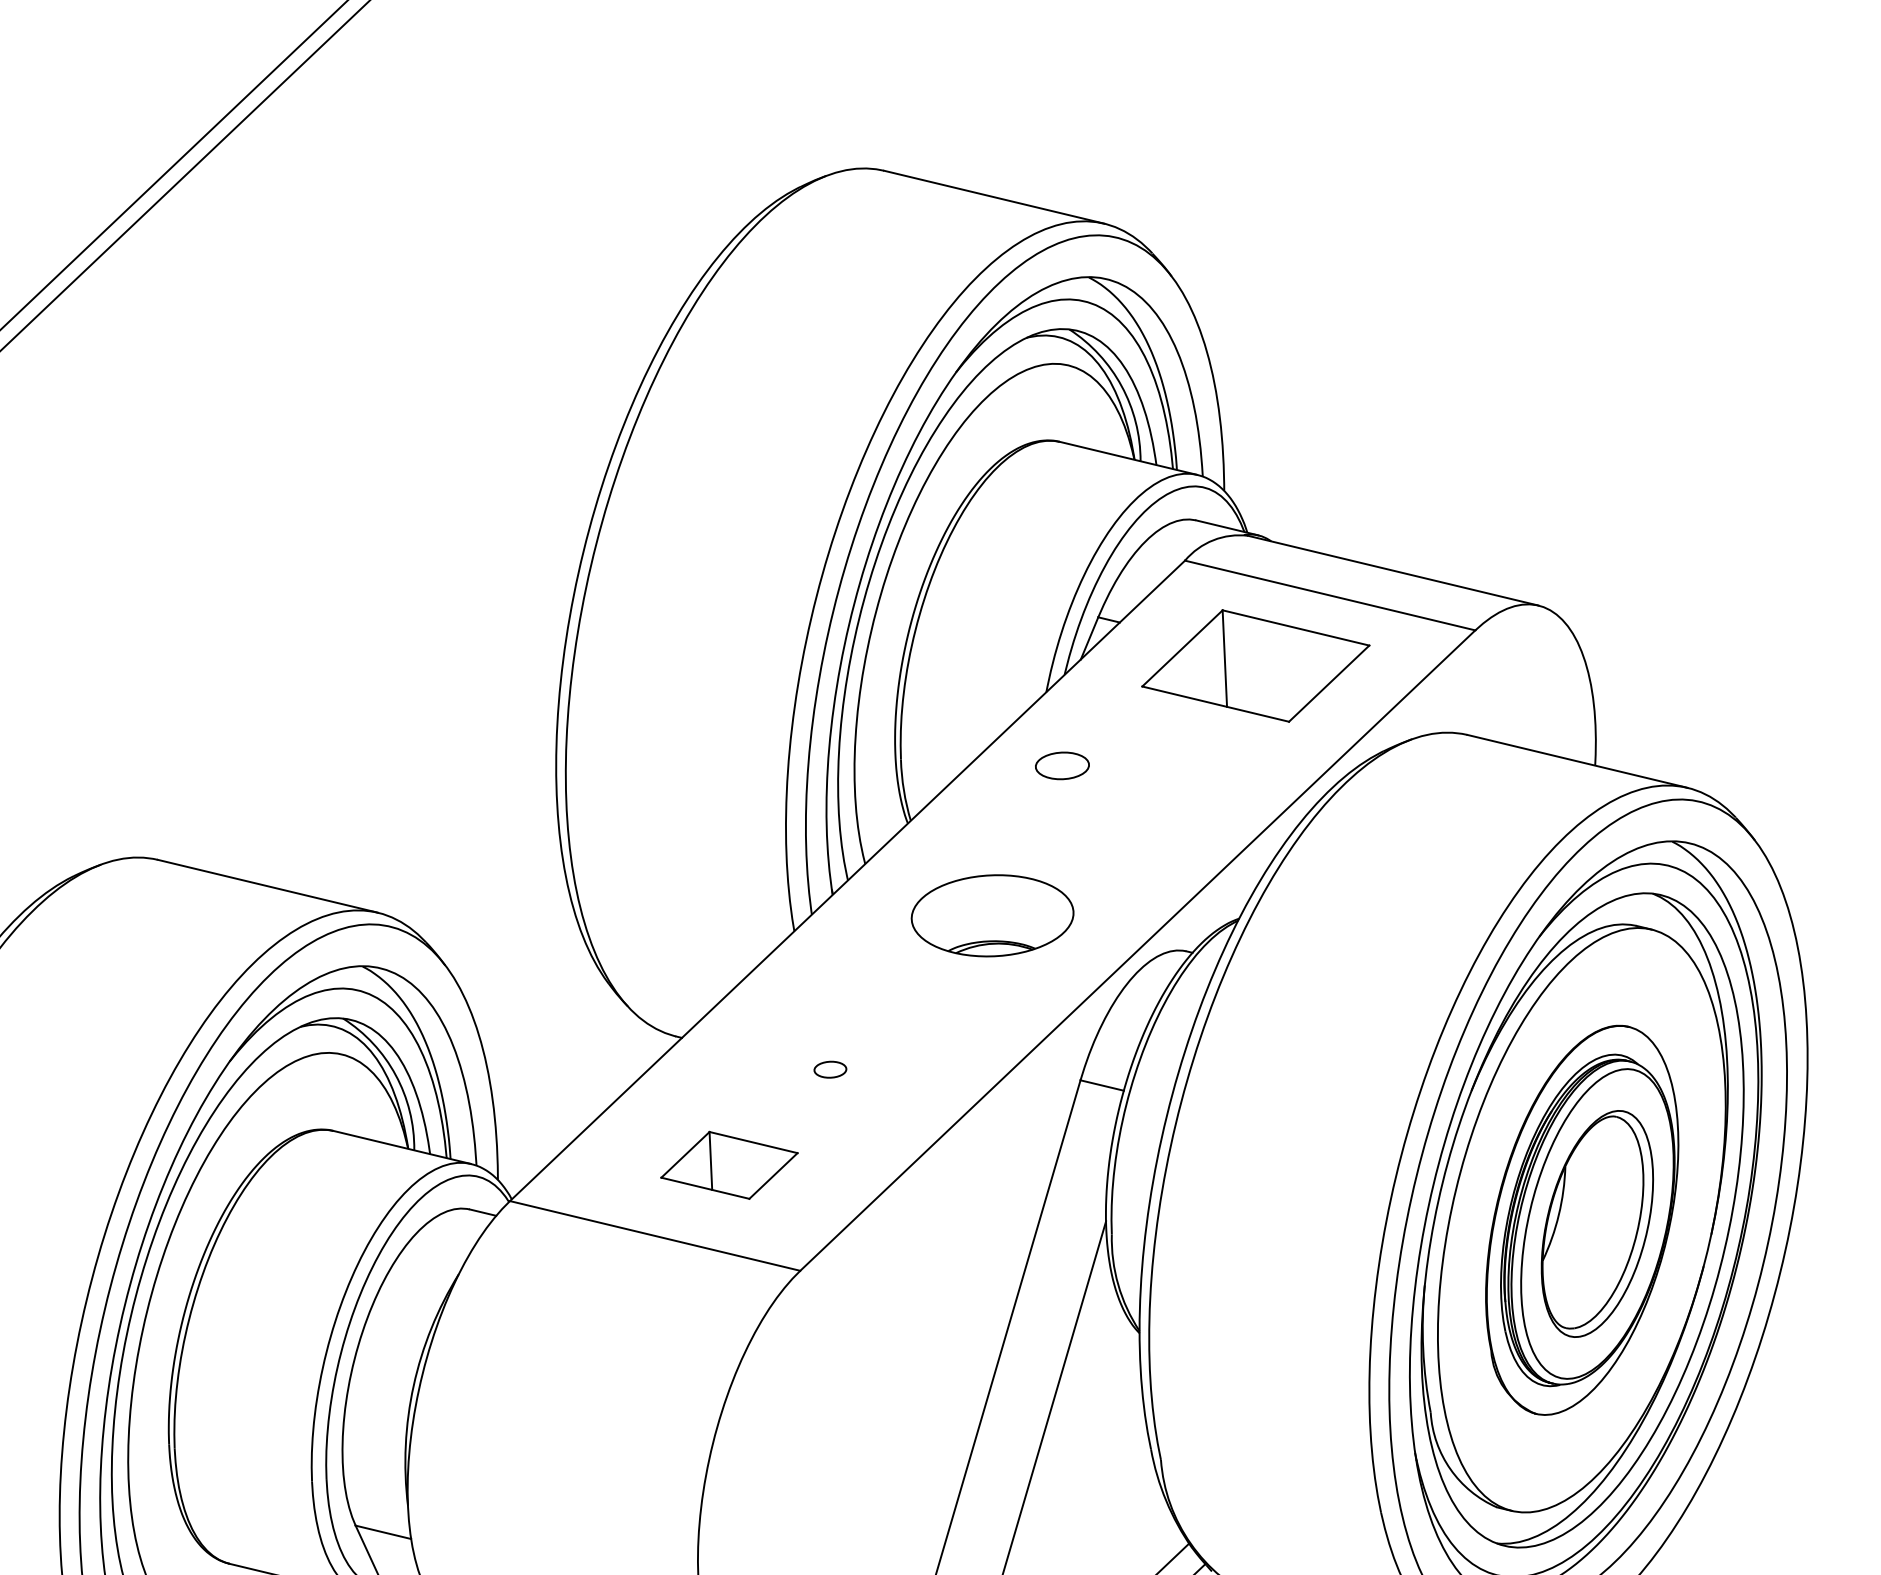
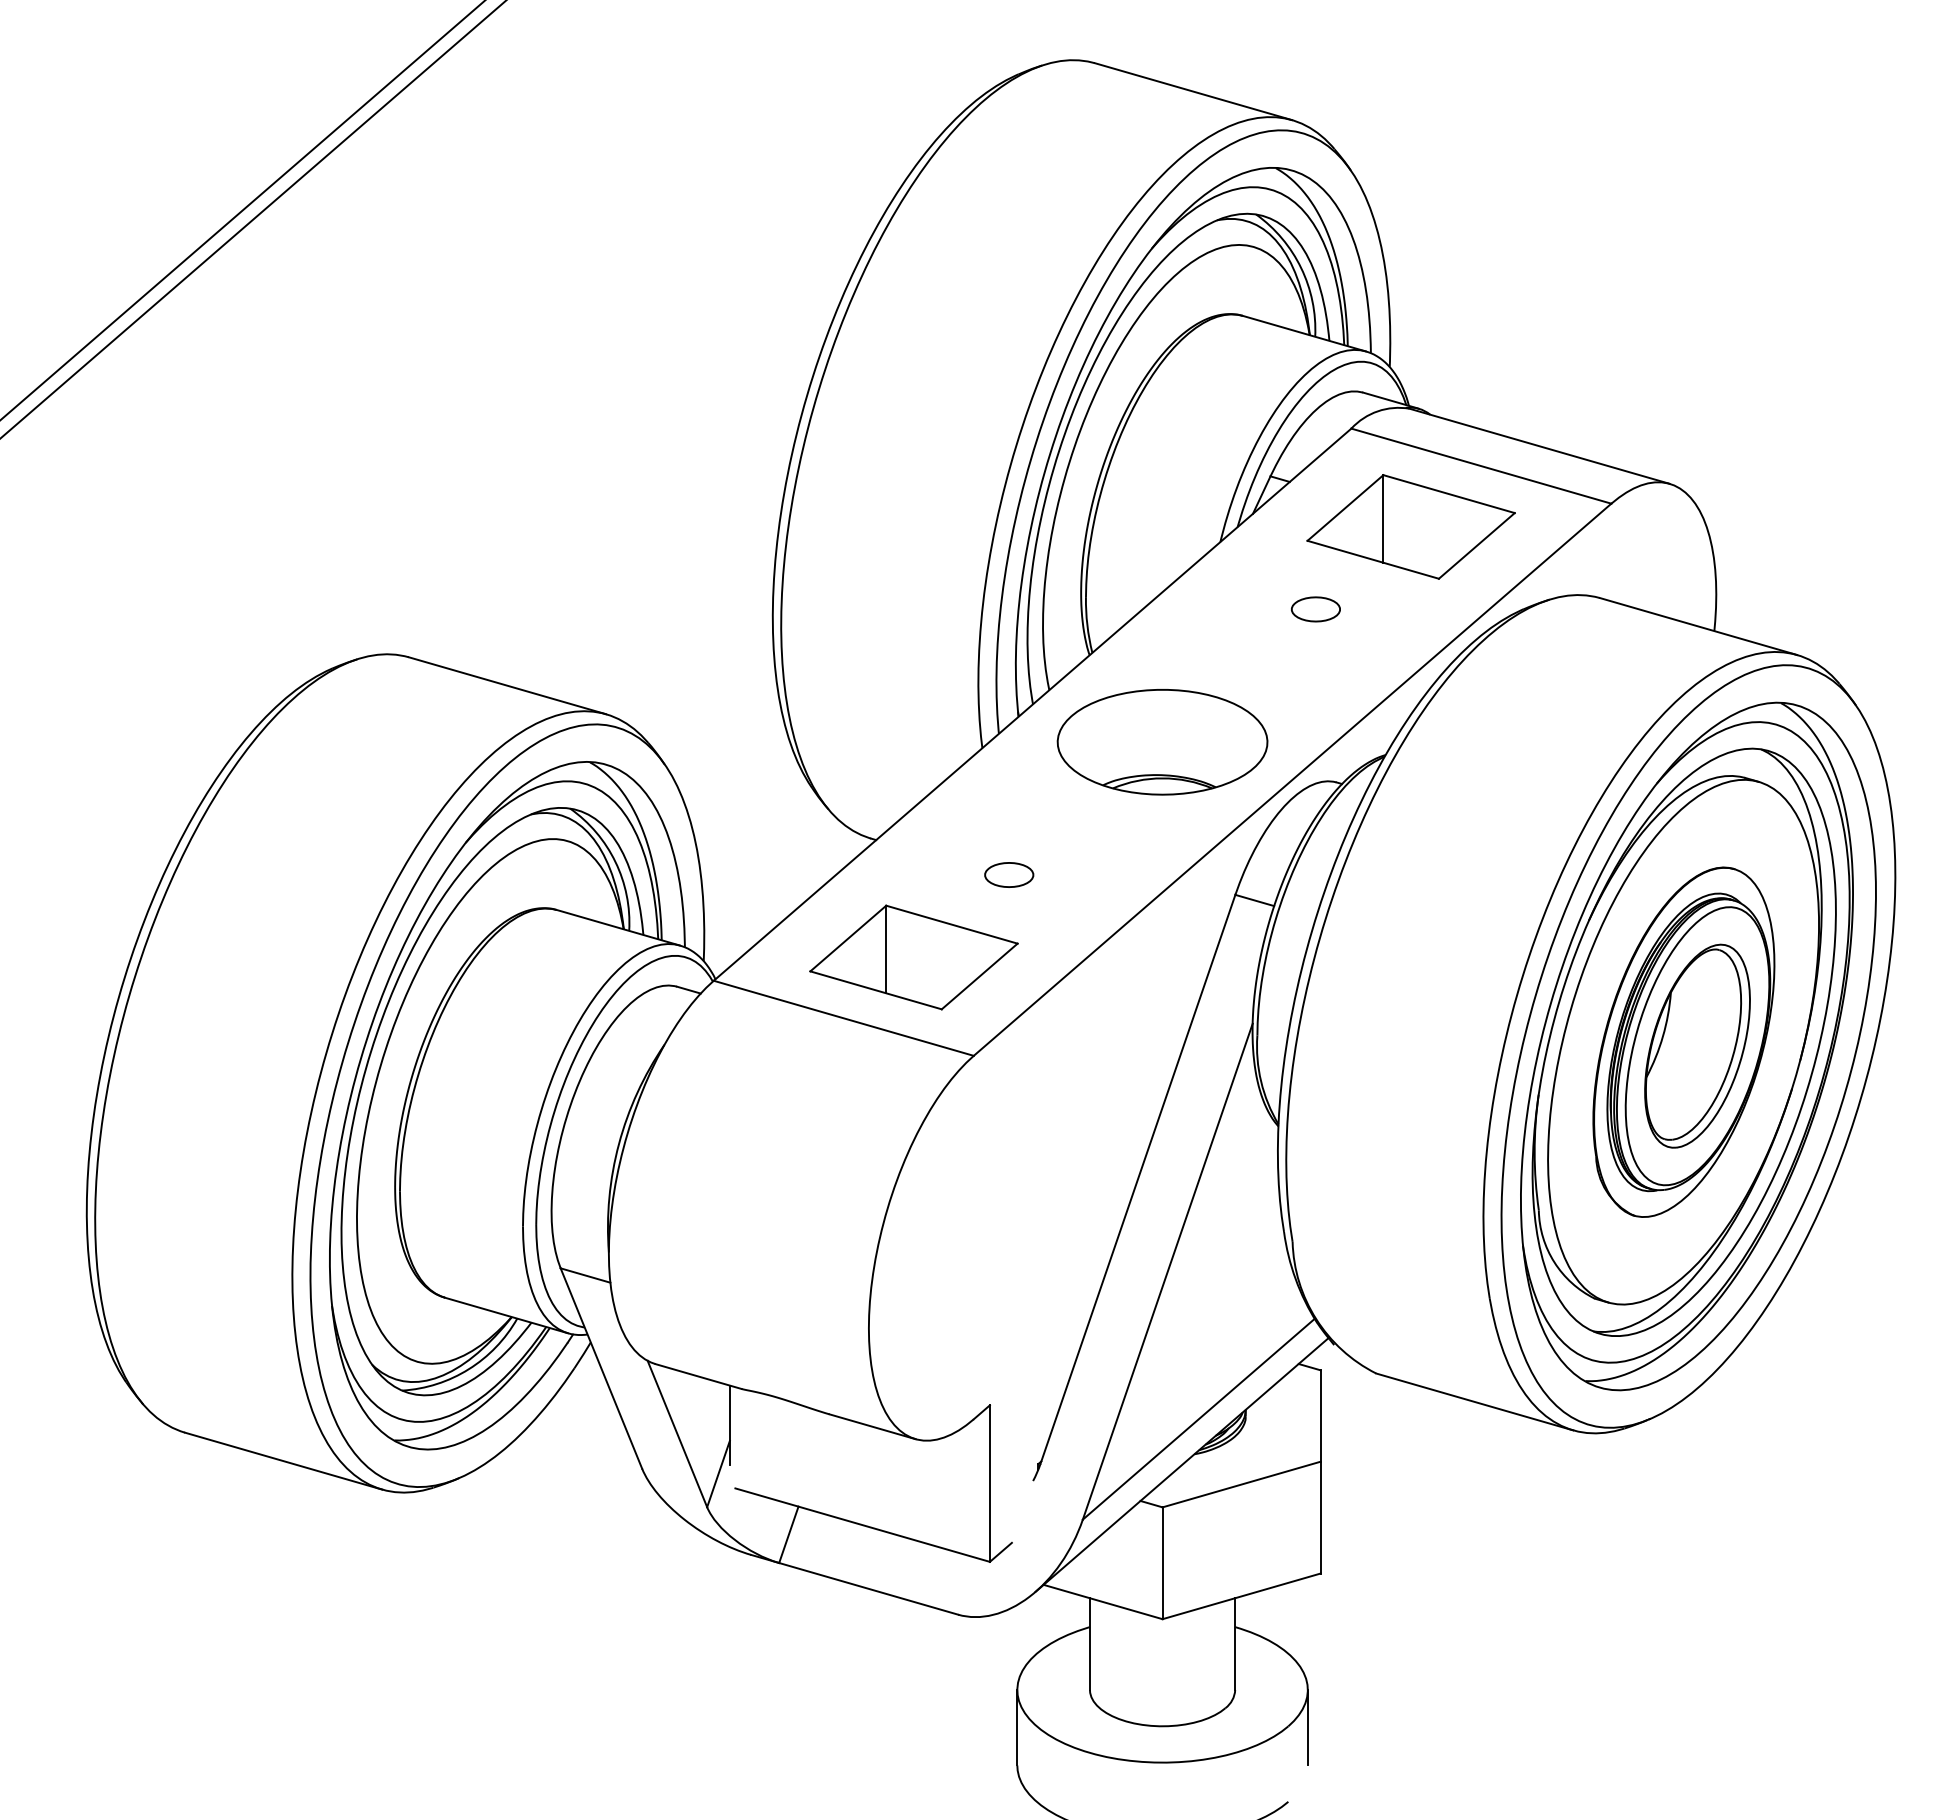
part: (1061, 766) -> (1315, 609), moved
part: (992, 916) -> (1162, 742), size x1.43
part: (830, 1069) -> (1009, 874), size x1.67
part: (728, 1165) -> (913, 957), size x1.67

